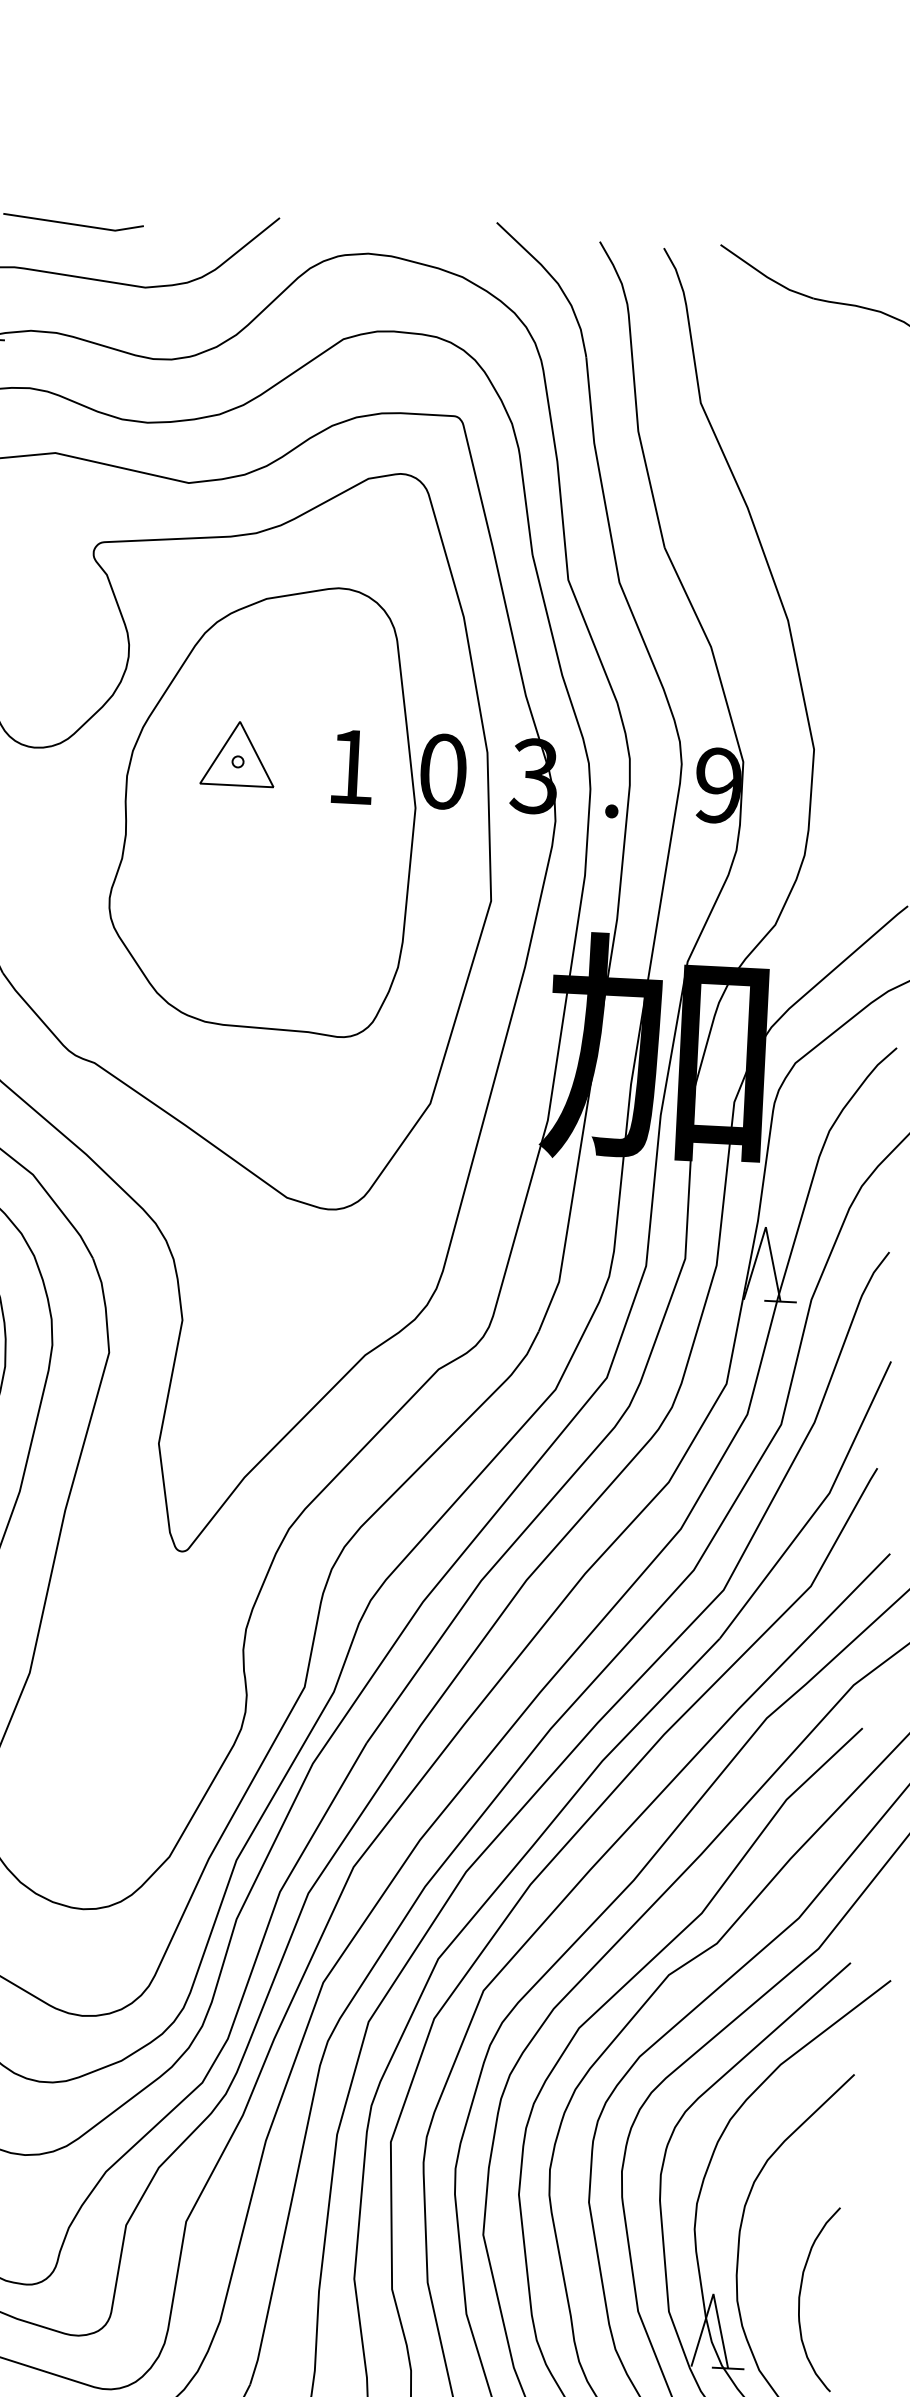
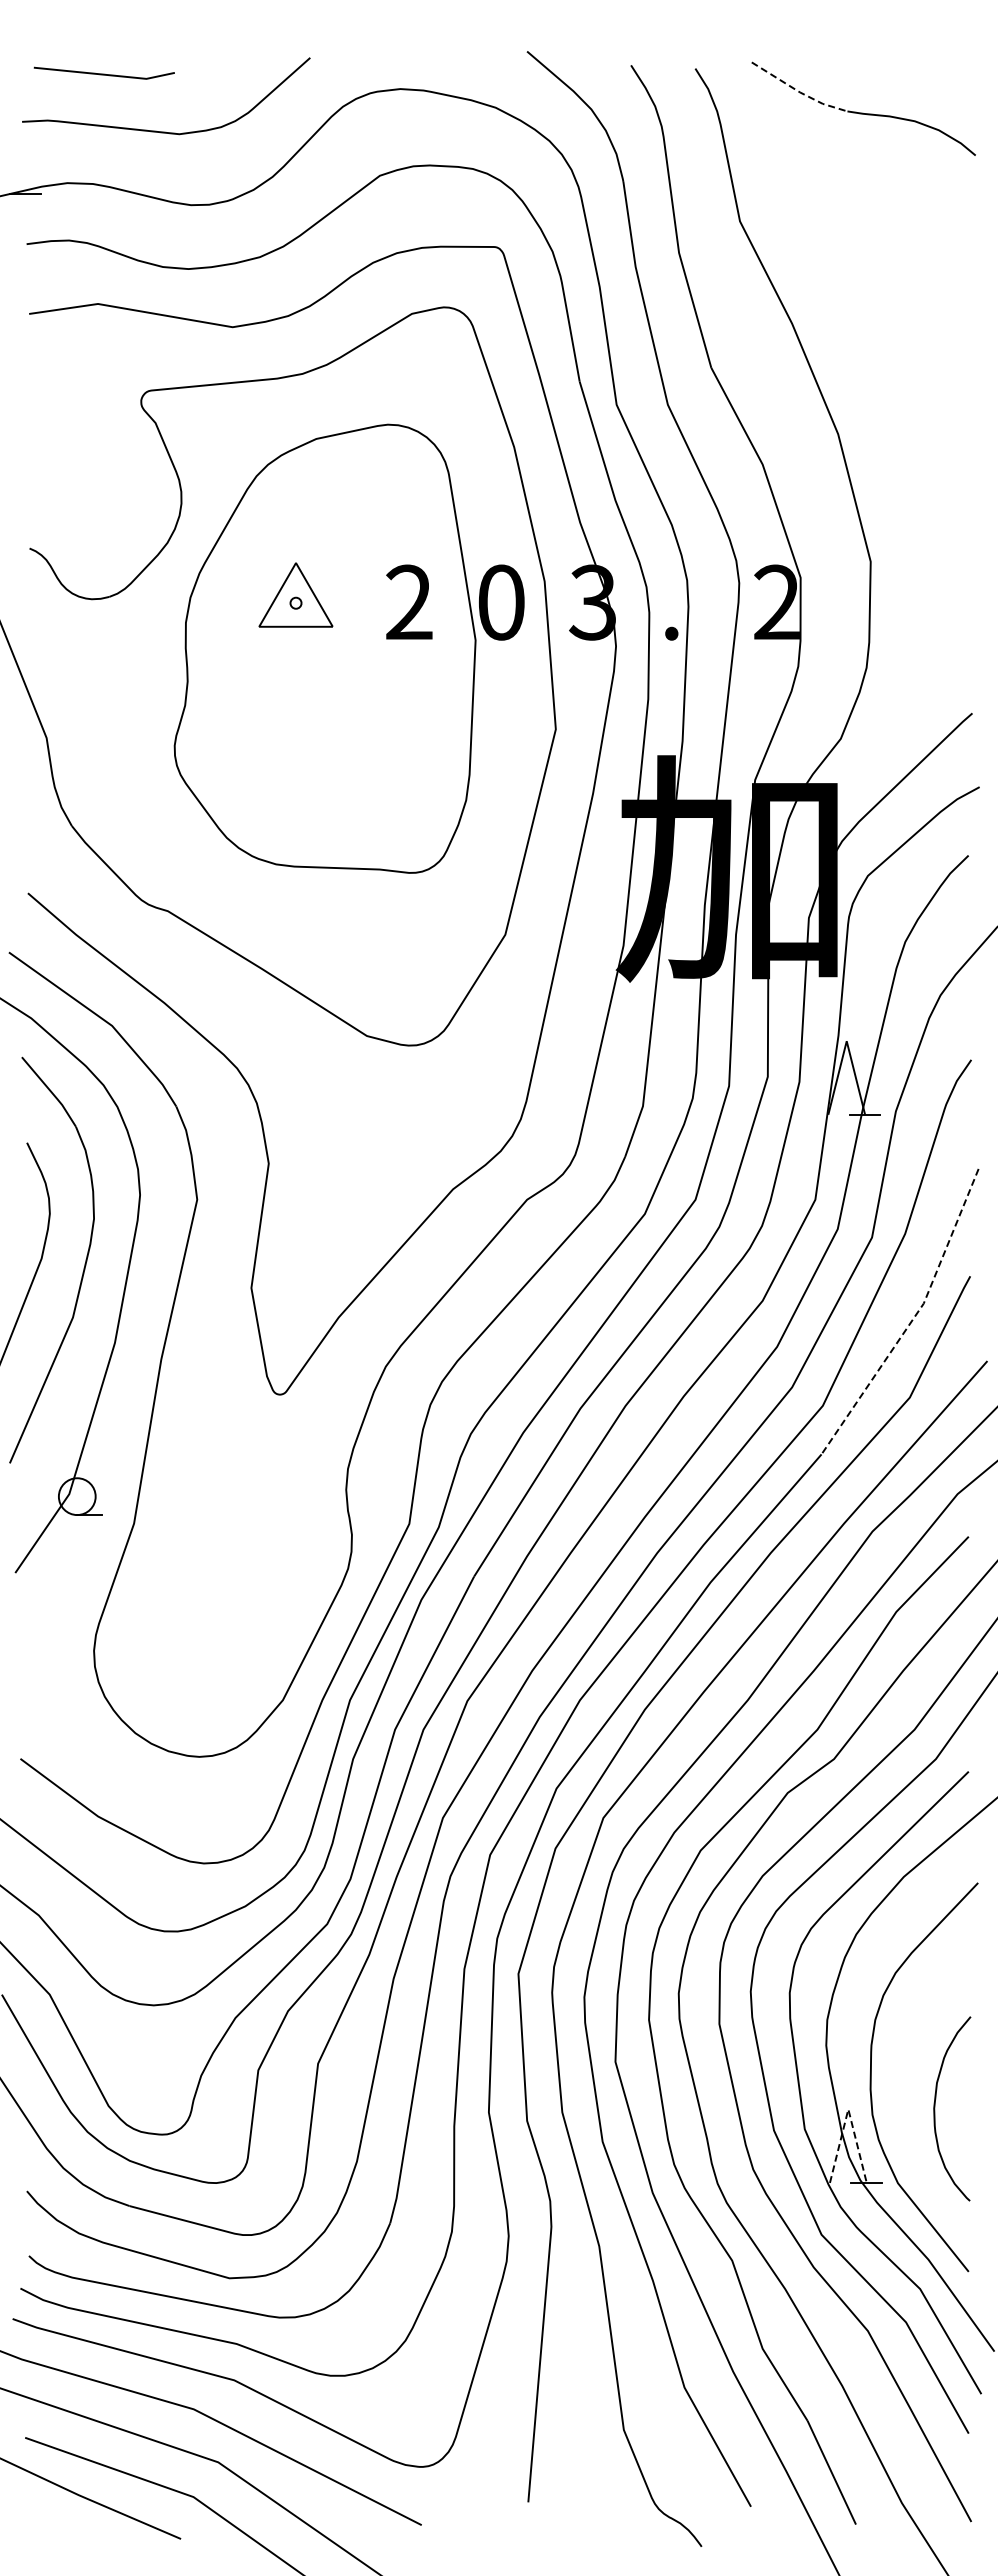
line: (766, 276) -> (799, 91), solid -> dashed
text: (351, 765) -> (409, 601), 1 -> 2
text: (717, 785) -> (776, 602), 9 -> 2
line: (818, 1507) -> (913, 1318), solid -> dashed
line: (713, 2294) -> (848, 2109), solid -> dashed

